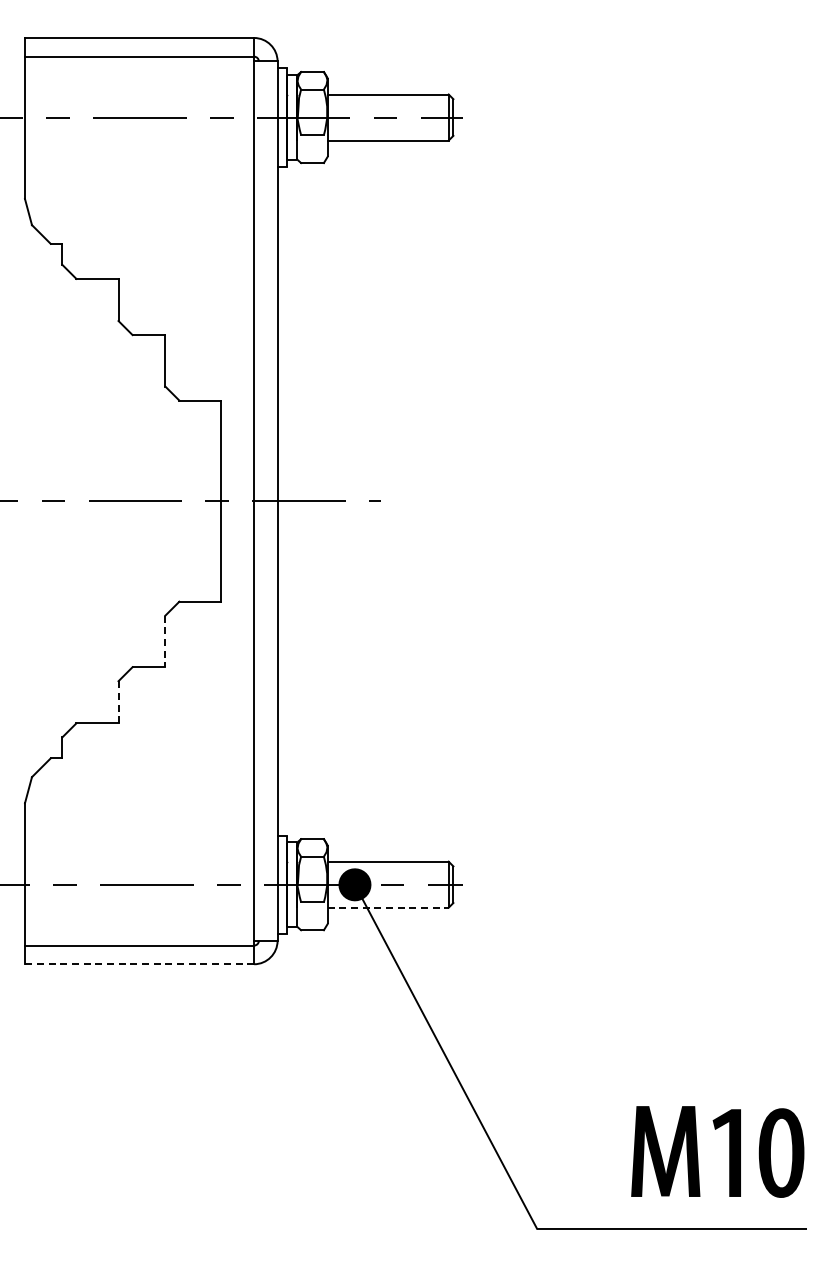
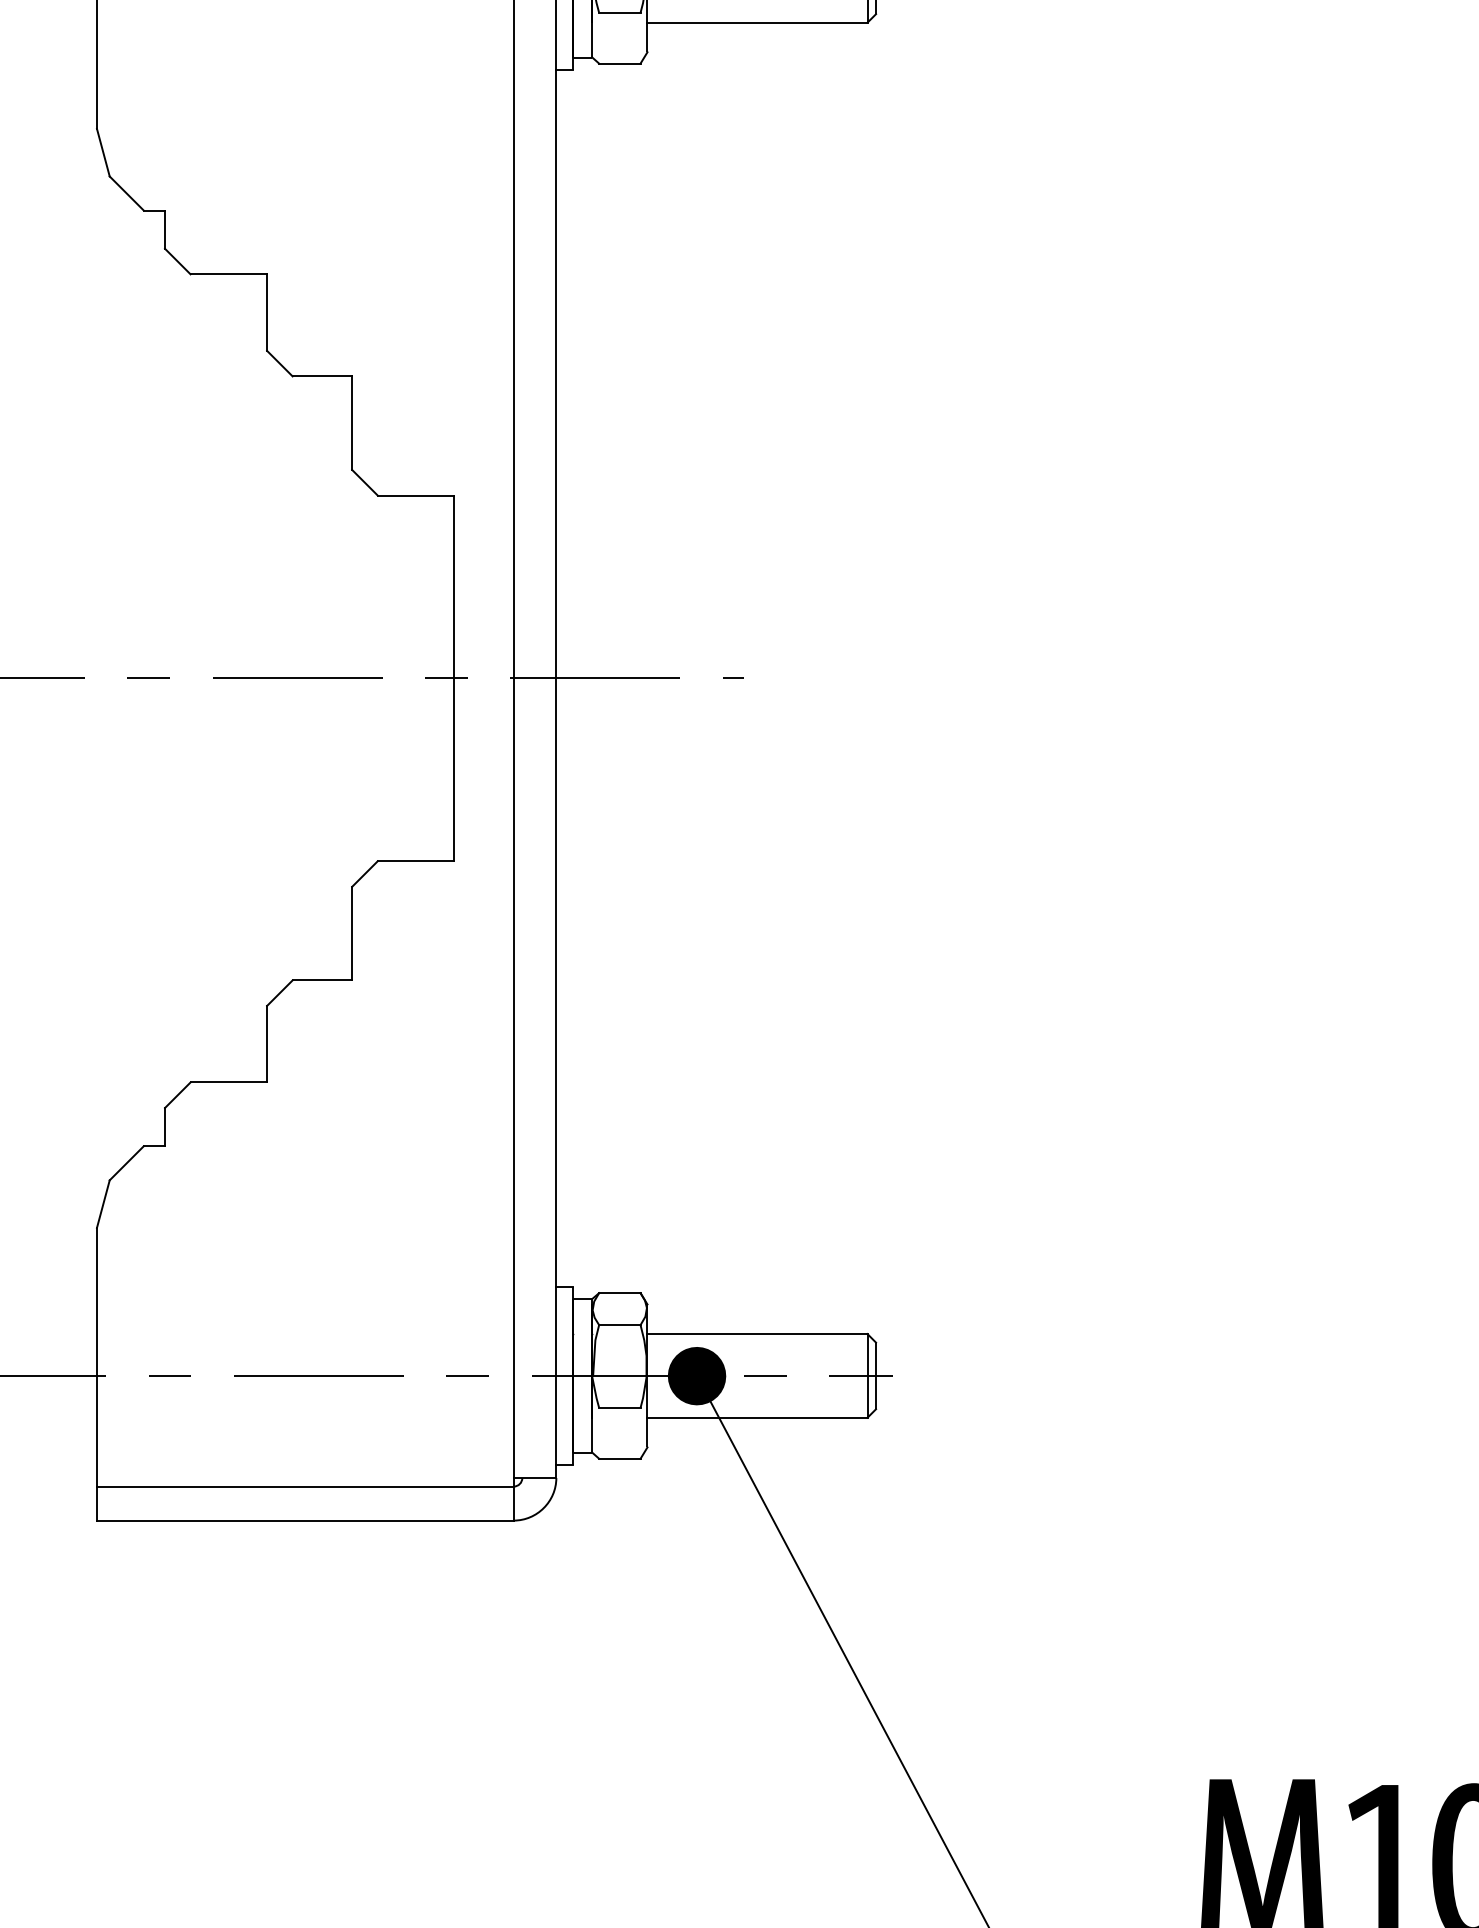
line: (165, 641) -> (352, 933), dashed -> solid
line: (118, 702) -> (267, 1044), dashed -> solid
line: (388, 907) -> (758, 1417), dashed -> solid
line: (139, 964) -> (305, 1521), dashed -> solid

